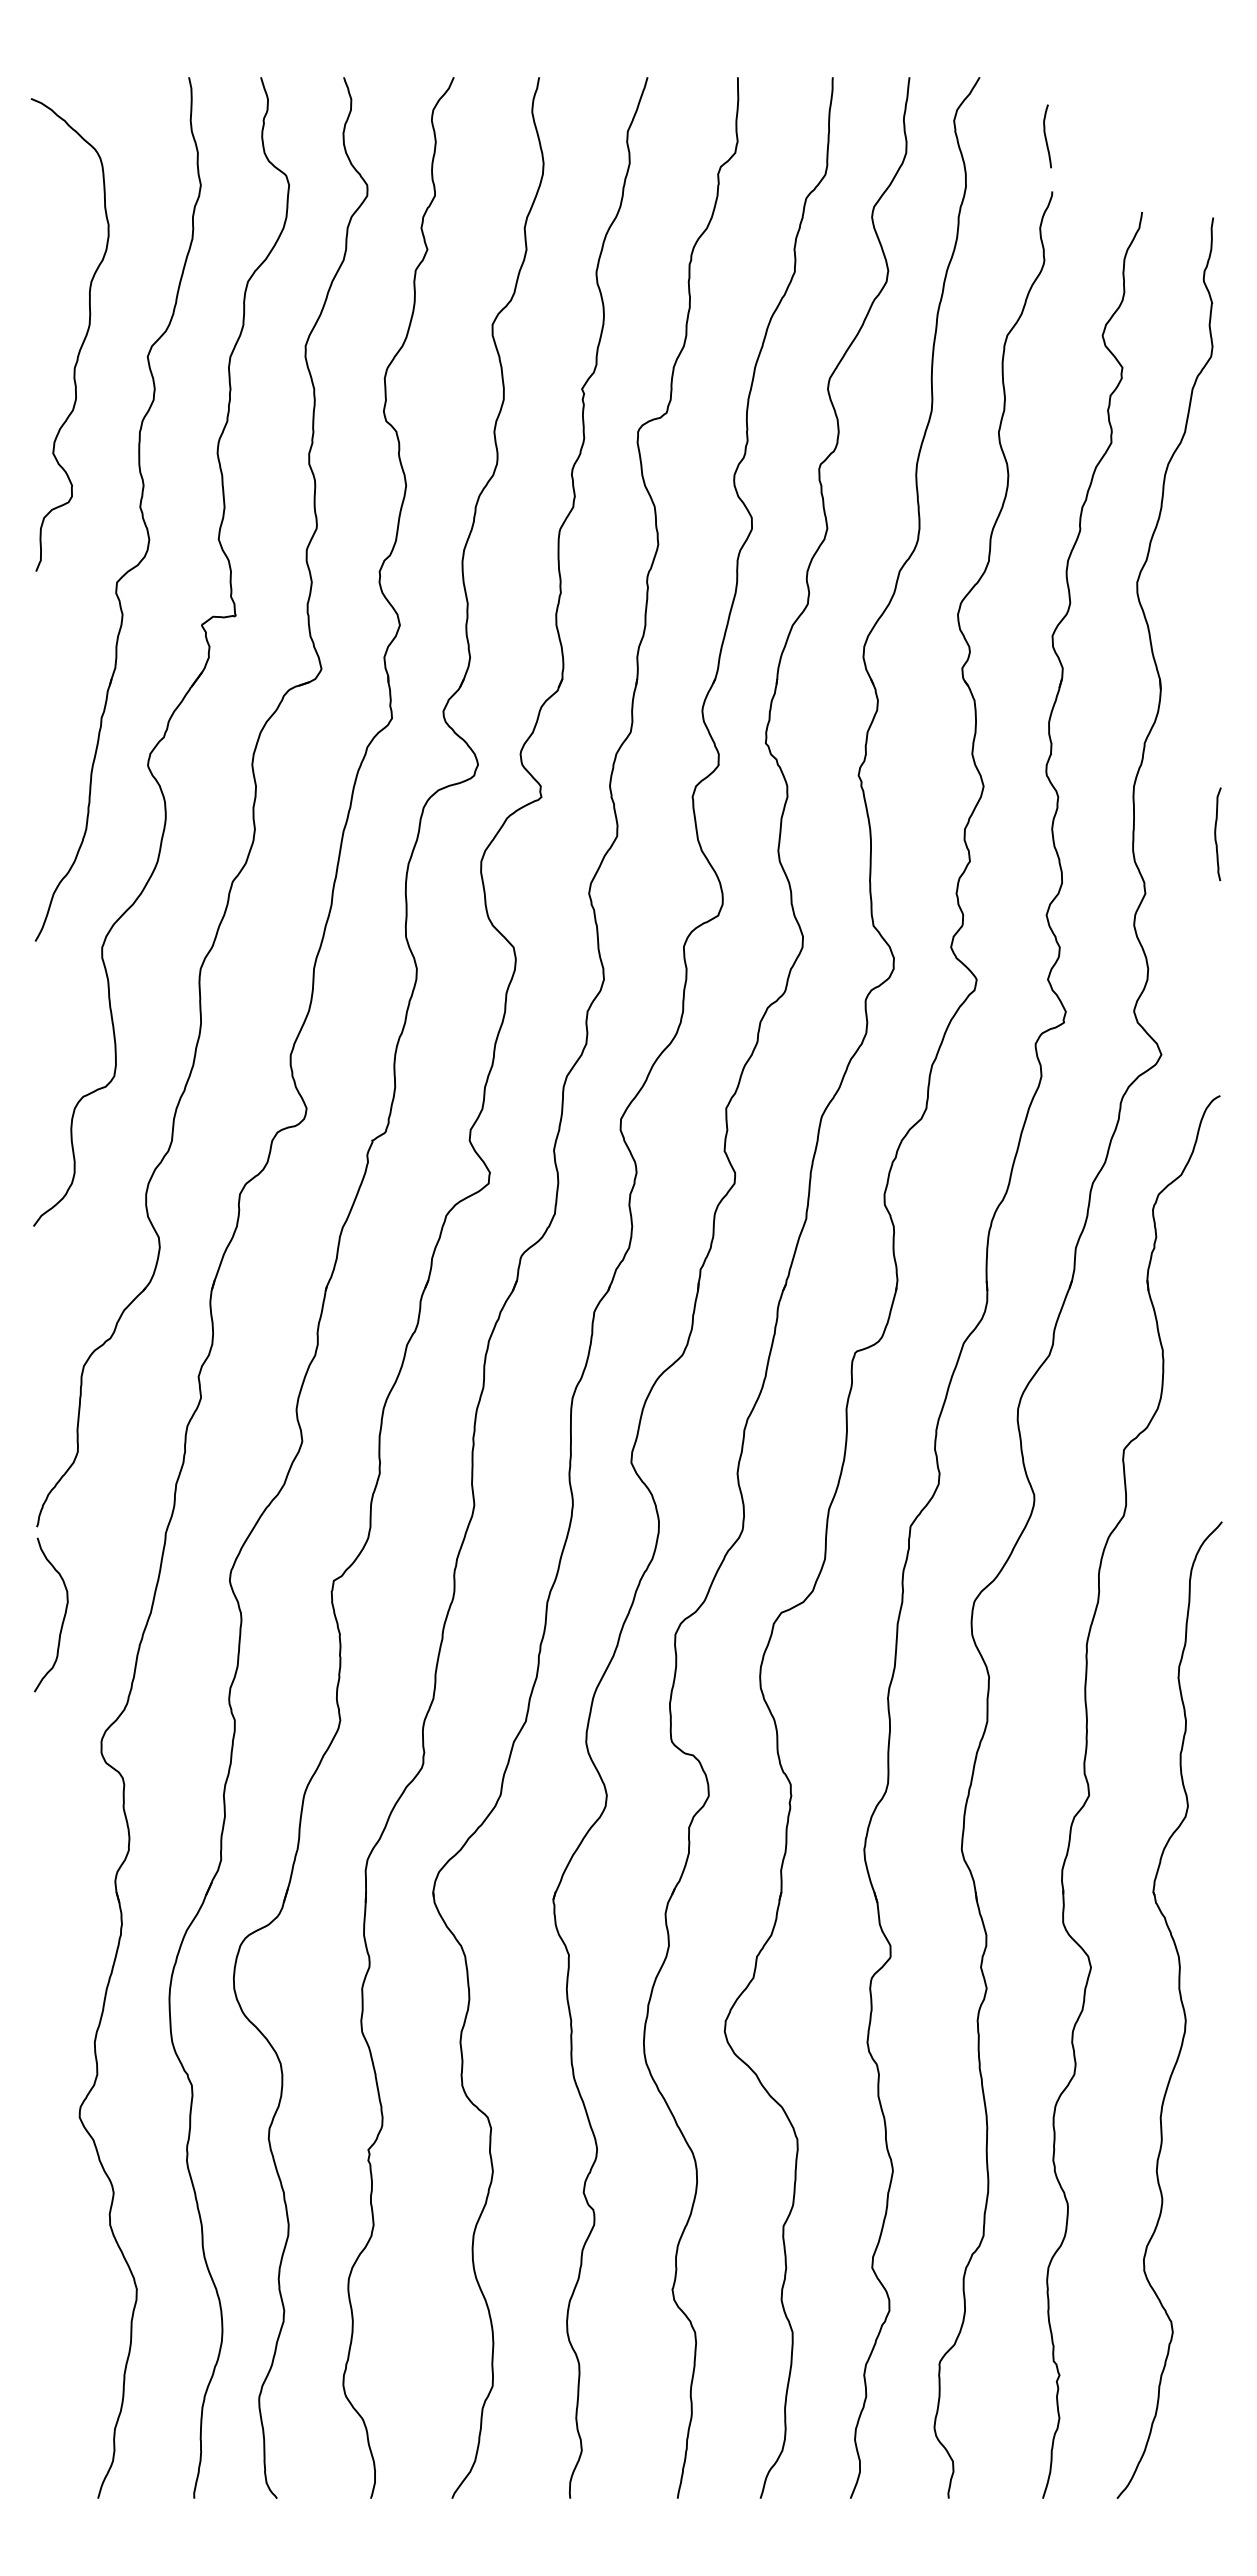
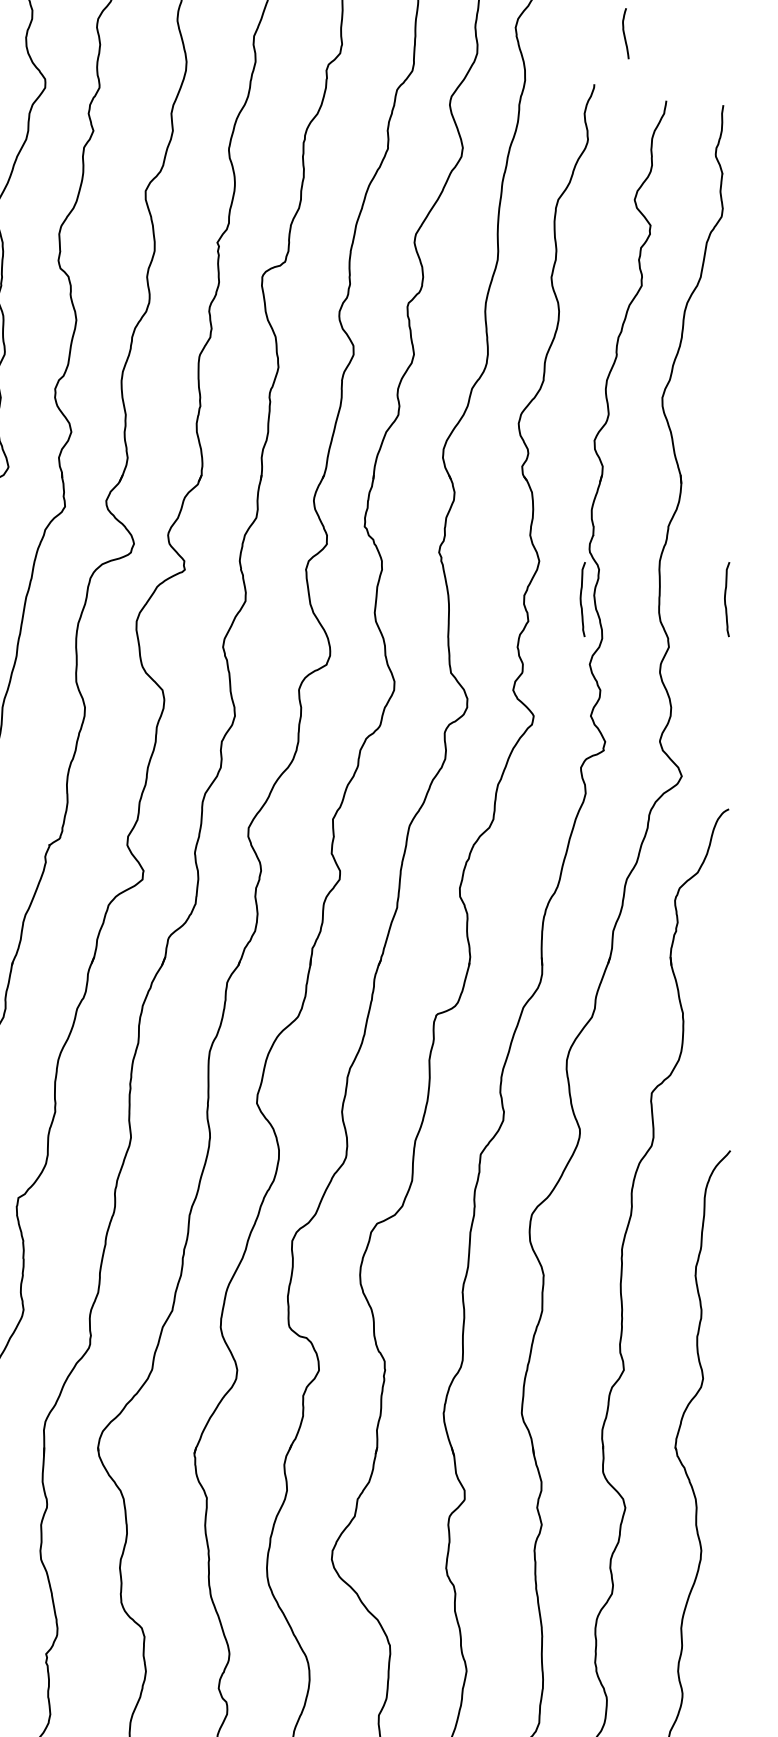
curve: (1046, 136) -> (624, 33), moved
curve: (1036, 834) -> (581, 599), added

